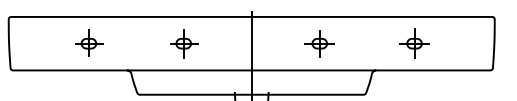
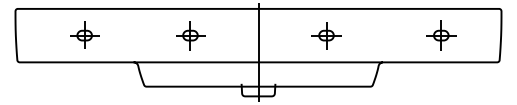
part: (88, 42) -> (84, 34), moved
part: (414, 43) -> (441, 35), moved

